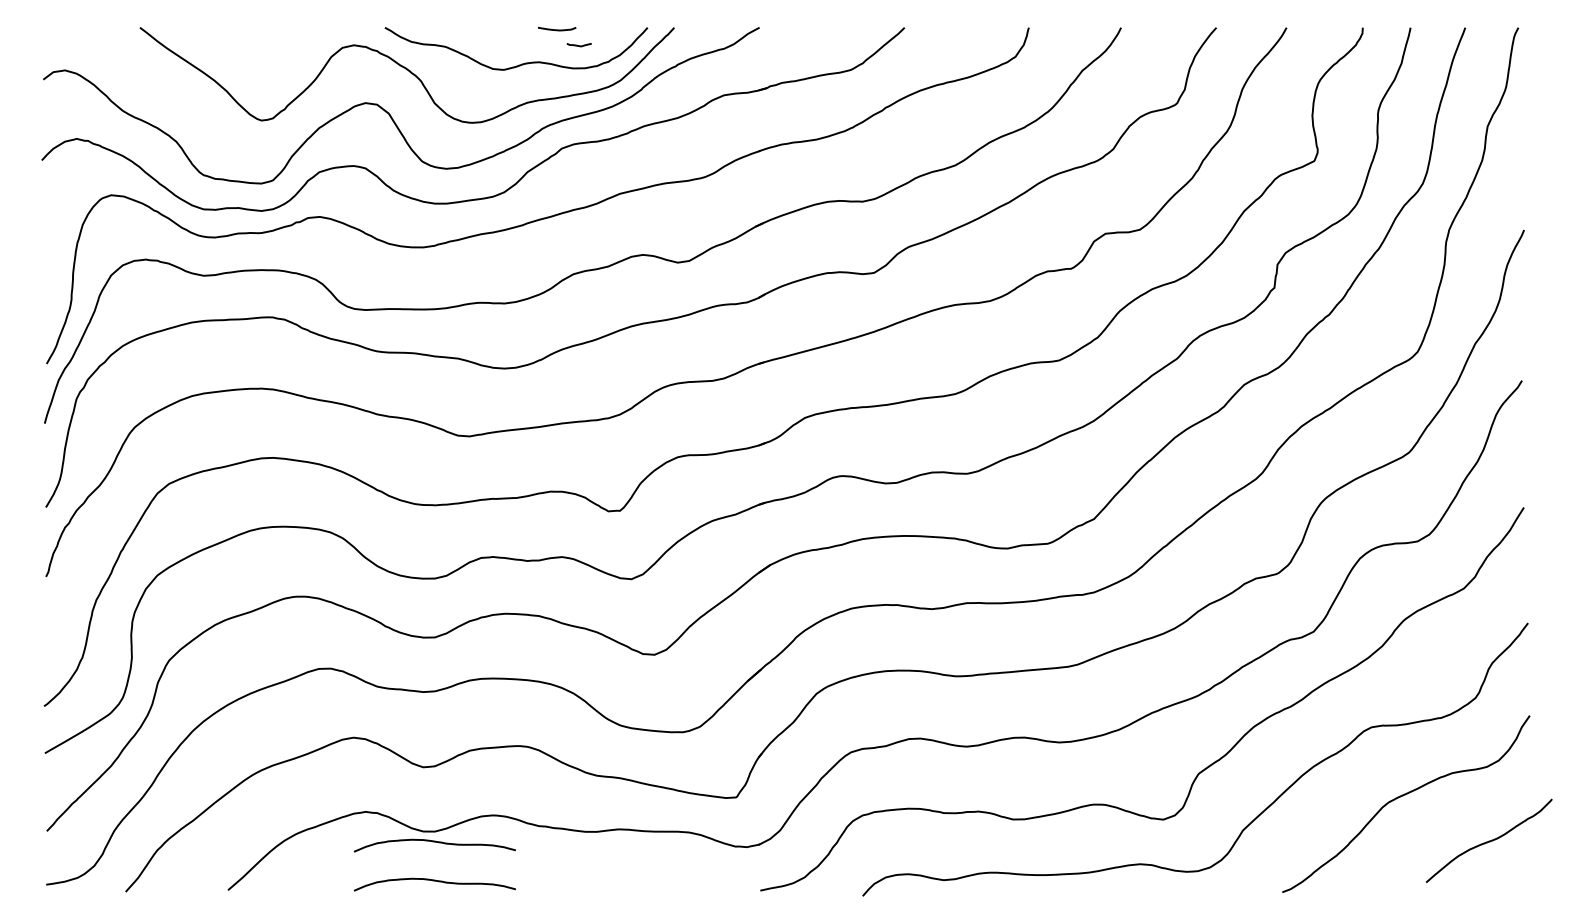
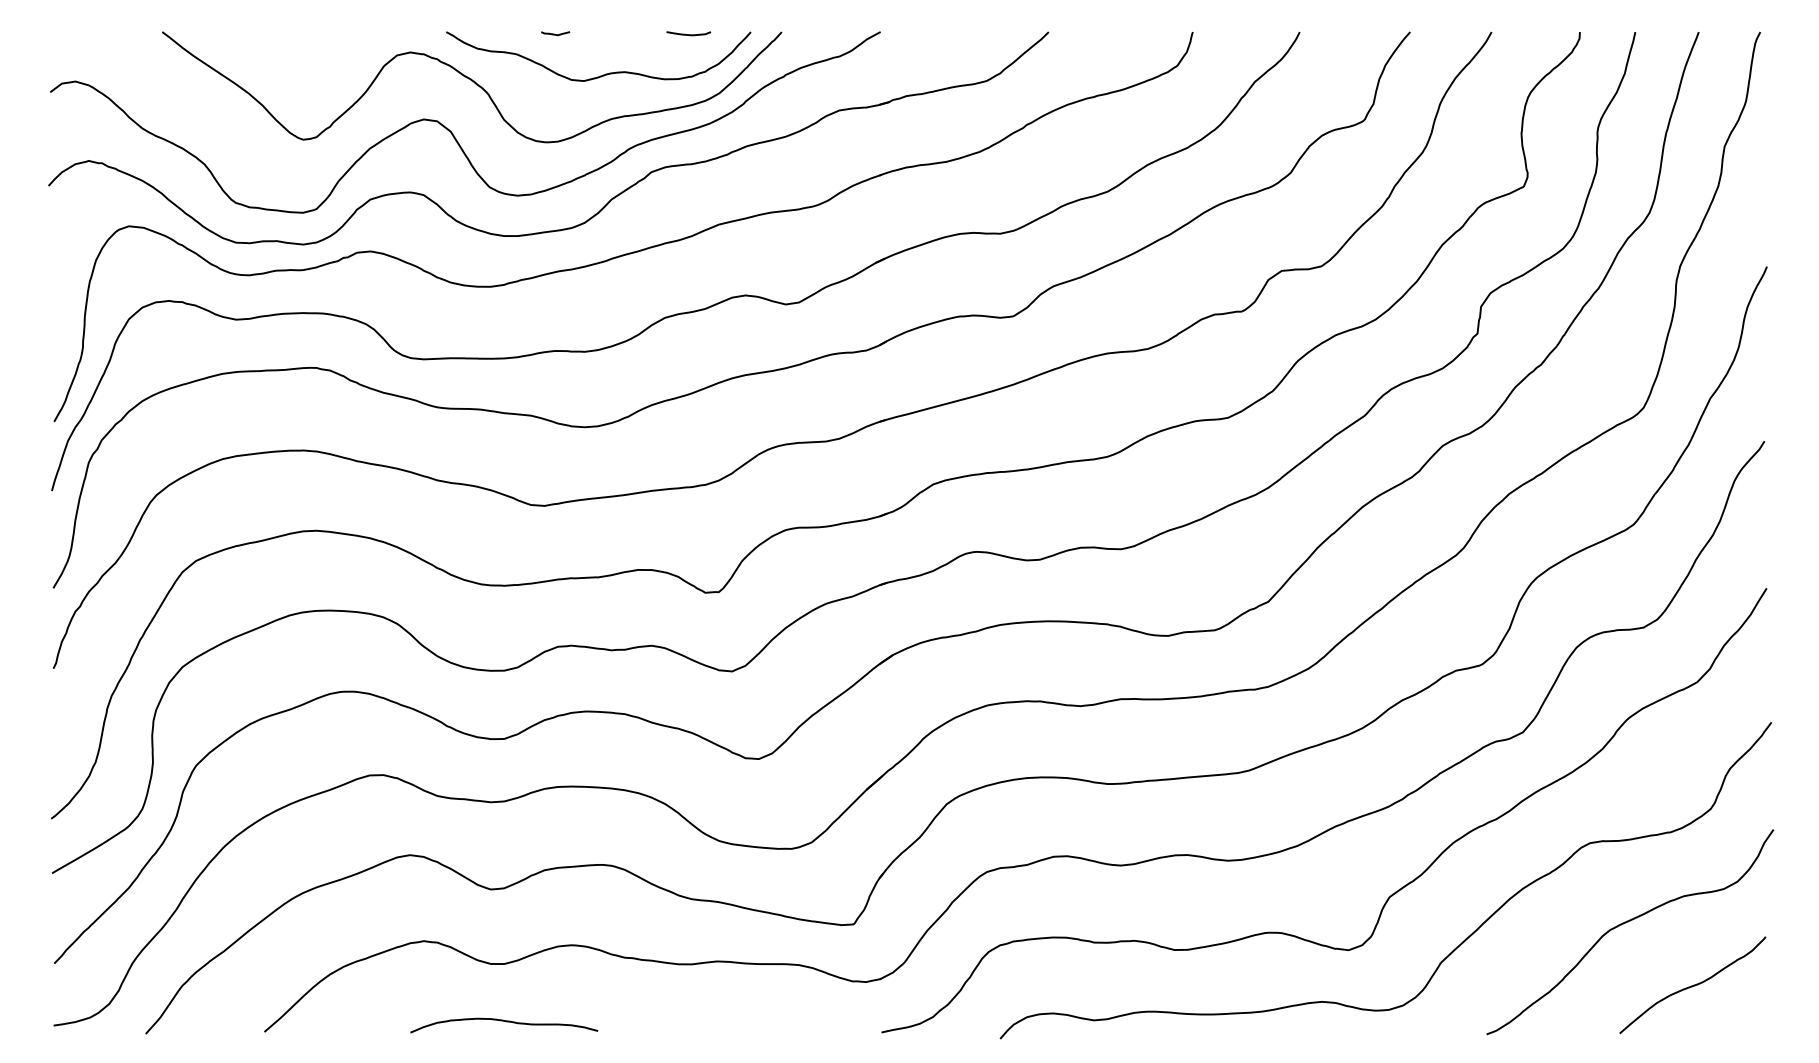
curve: (557, 29) -> (689, 34), moved
curve: (578, 45) -> (554, 34), moved
curve: (1488, 840) -> (1692, 984), moved
curve: (434, 842) -> (503, 976), removed

